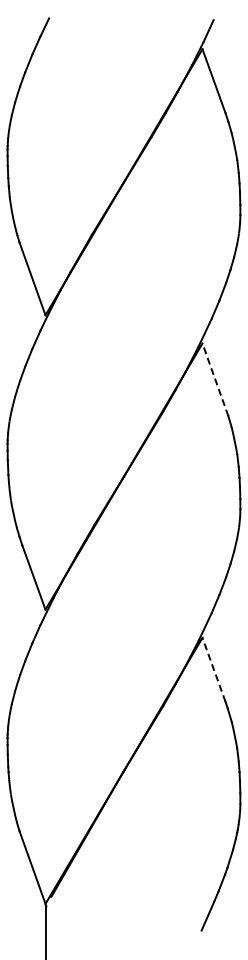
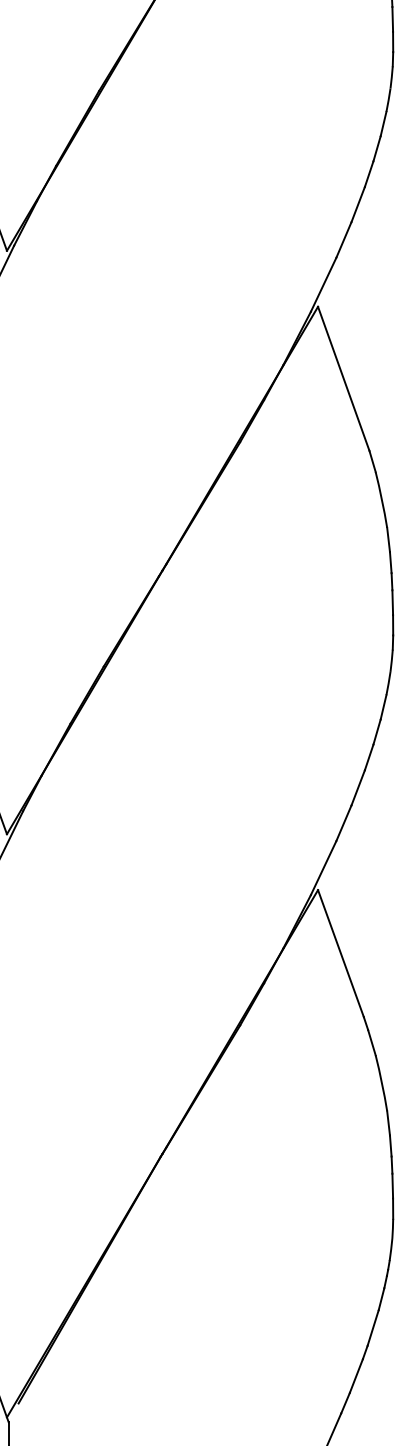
line: (215, 379) -> (343, 378), dashed -> solid
line: (213, 669) -> (339, 952), dashed -> solid

